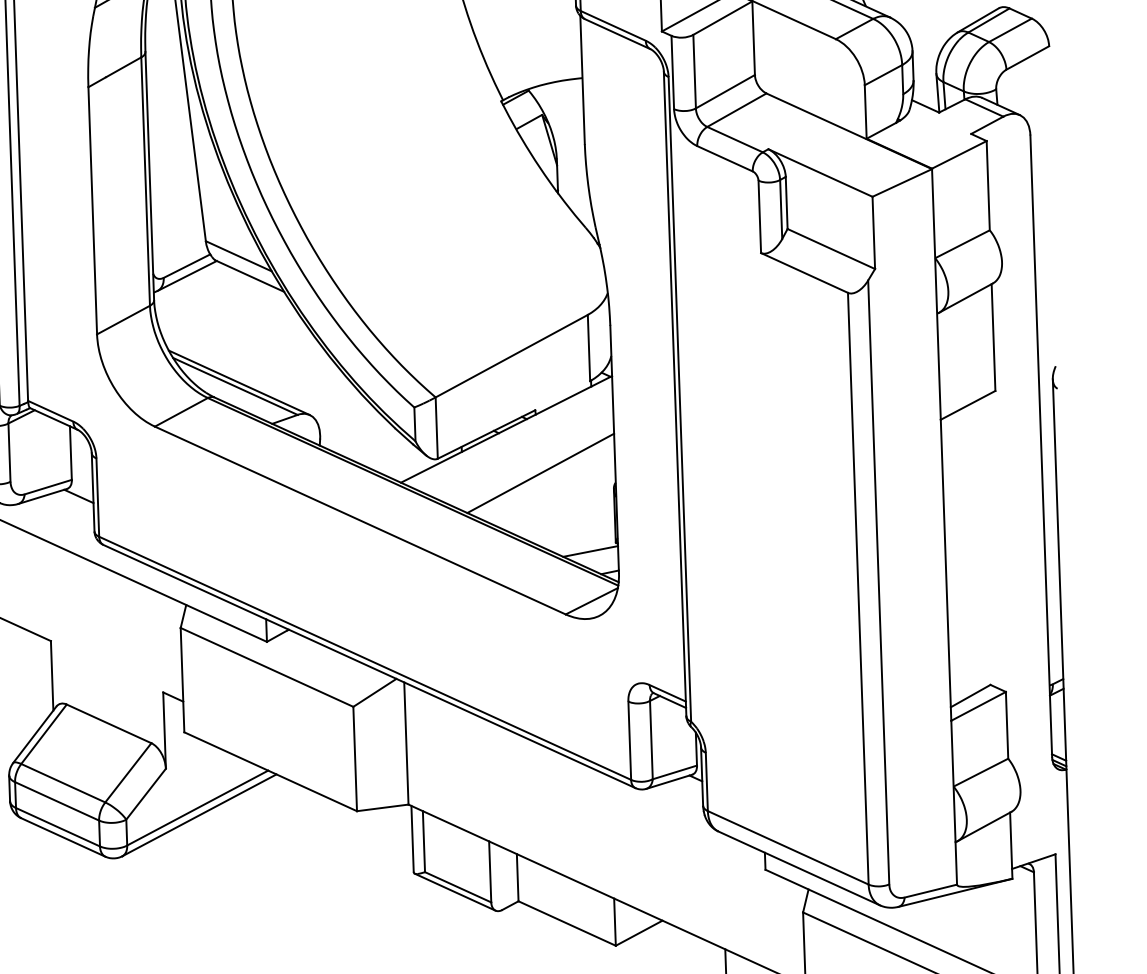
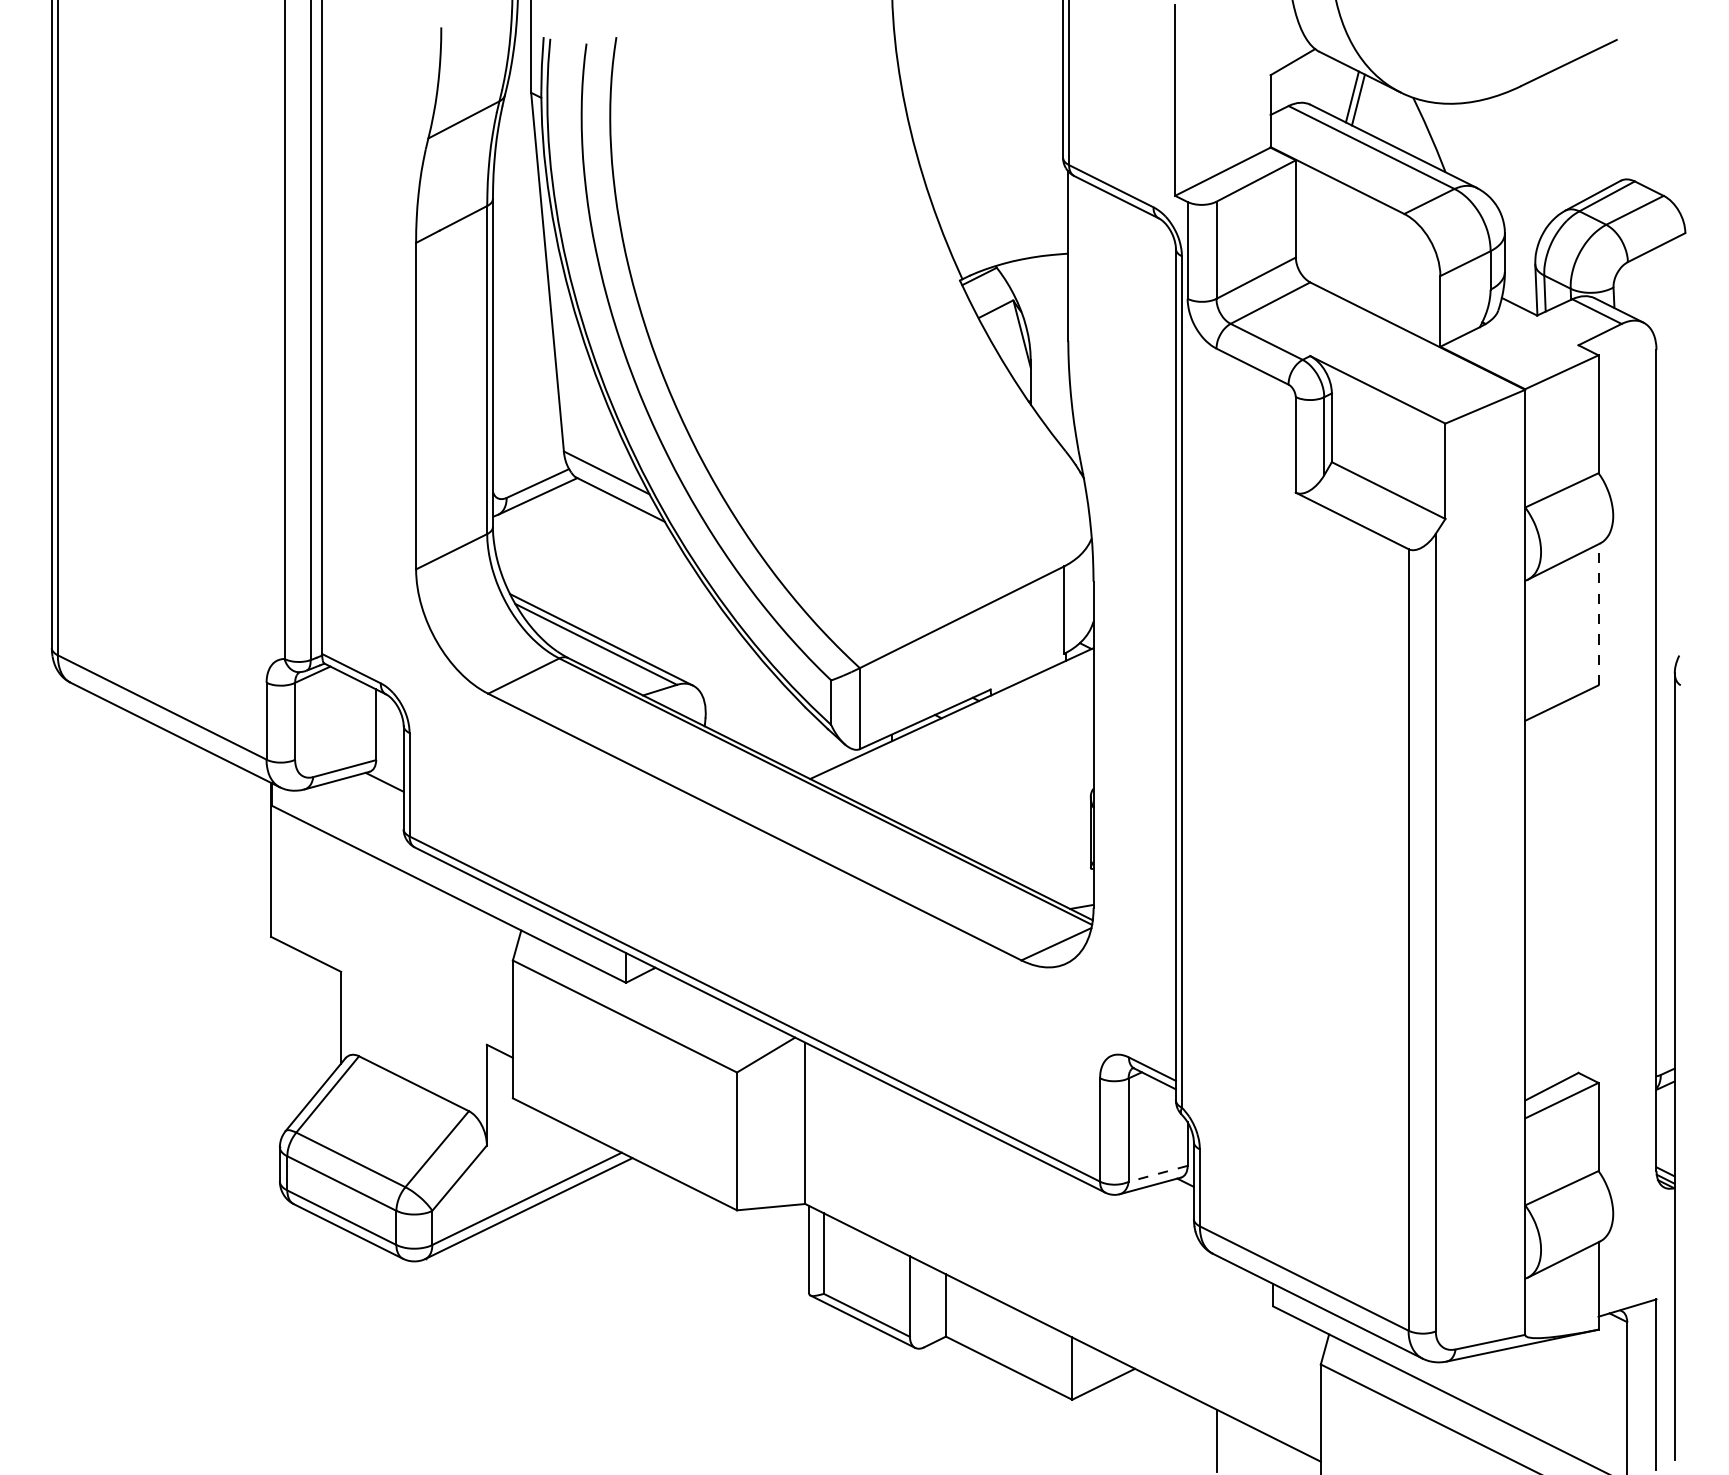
line: (993, 337) -> (1598, 614), solid -> dashed
line: (540, 473) -> (994, 773), removed
line: (590, 551) -> (1056, 878), removed
line: (675, 772) -> (1158, 1173), solid -> dashed

